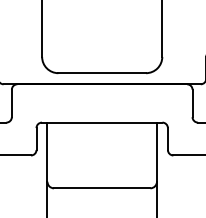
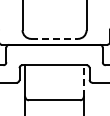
line: (103, 72) -> (55, 38), solid -> dashed
line: (156, 153) -> (83, 81), solid -> dashed

